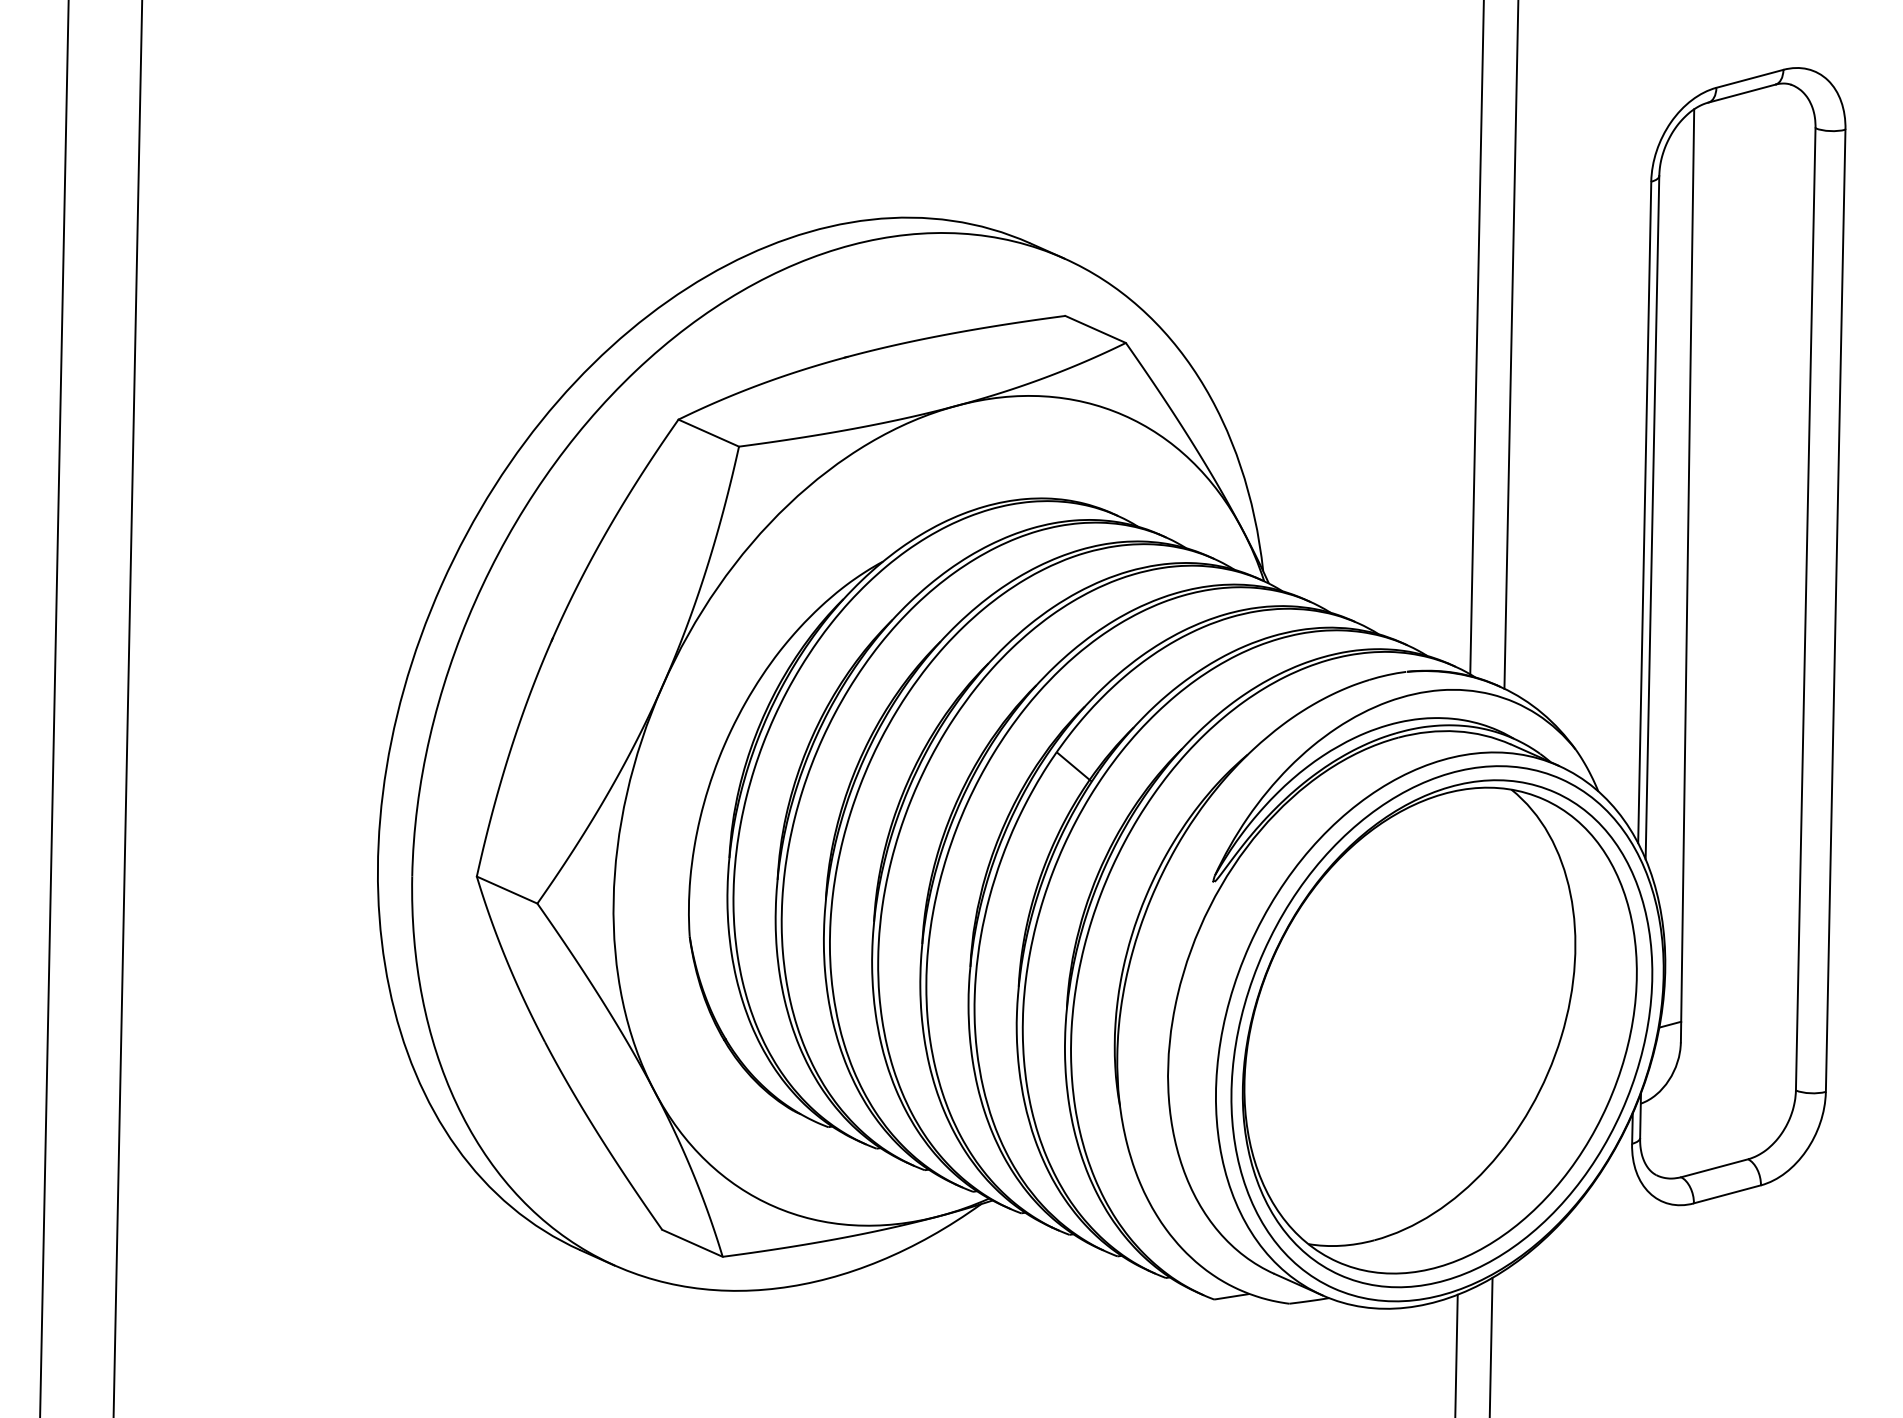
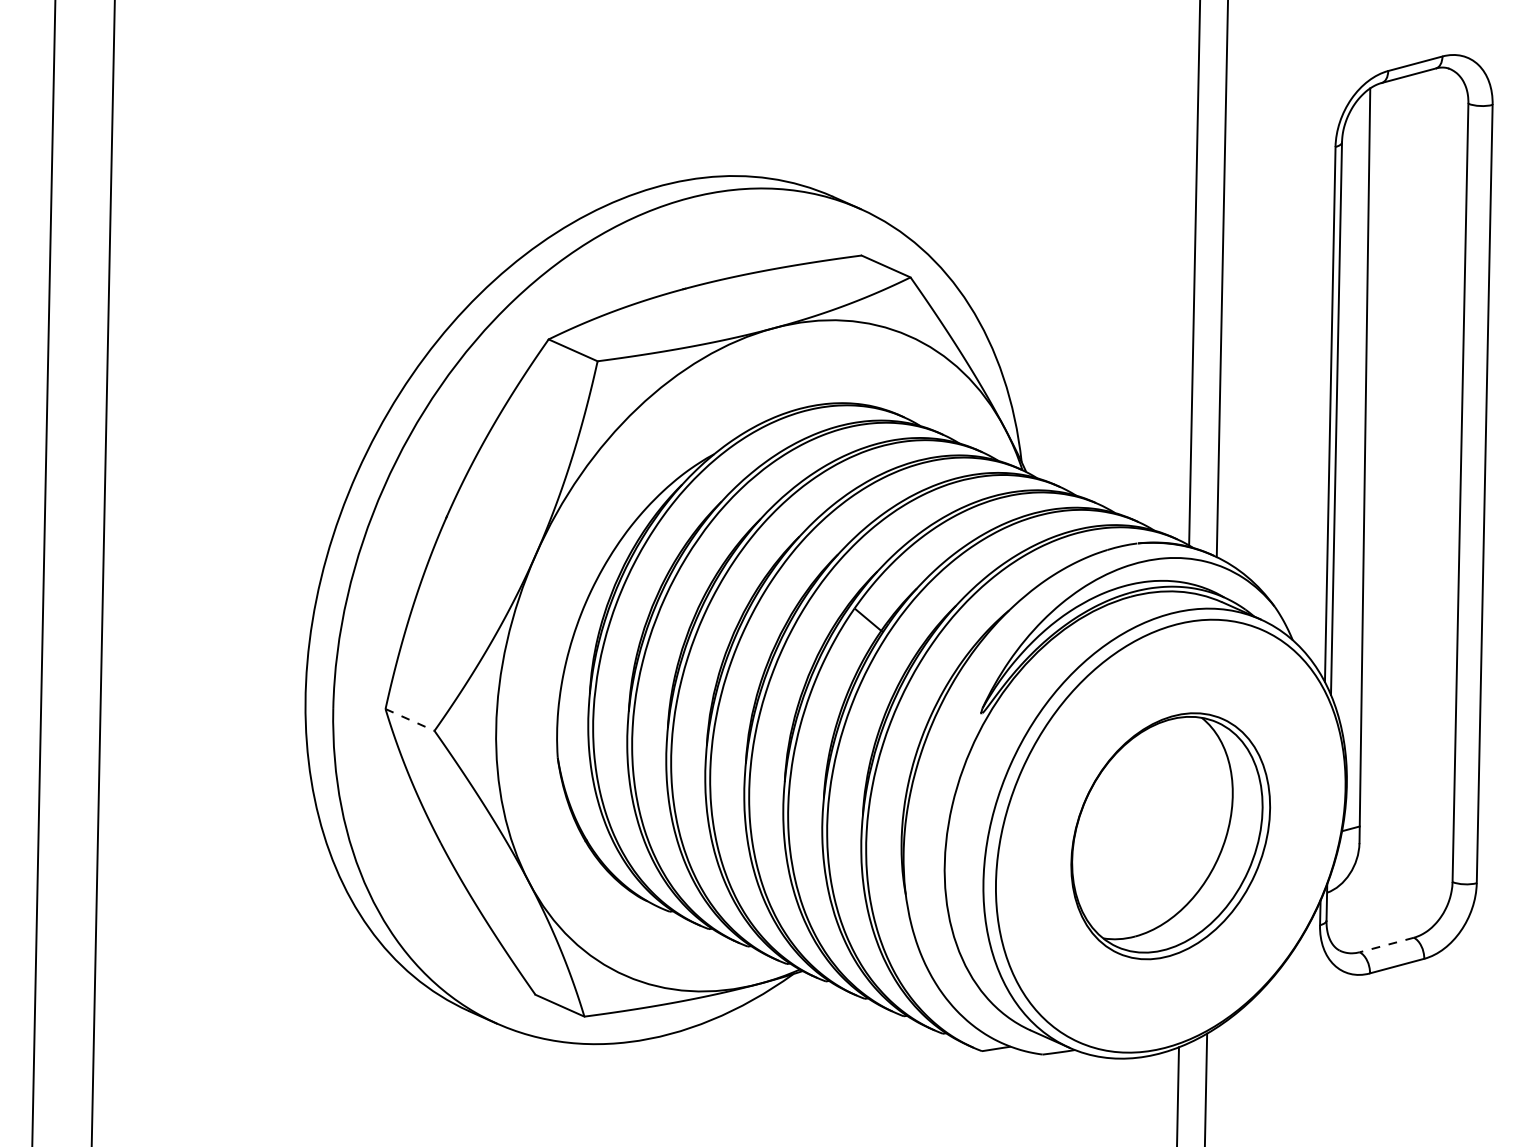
line: (507, 890) -> (410, 720), solid -> dashed
part: (1447, 1033) -> (1170, 835), size x0.6
line: (1714, 1168) -> (1386, 945), solid -> dashed

